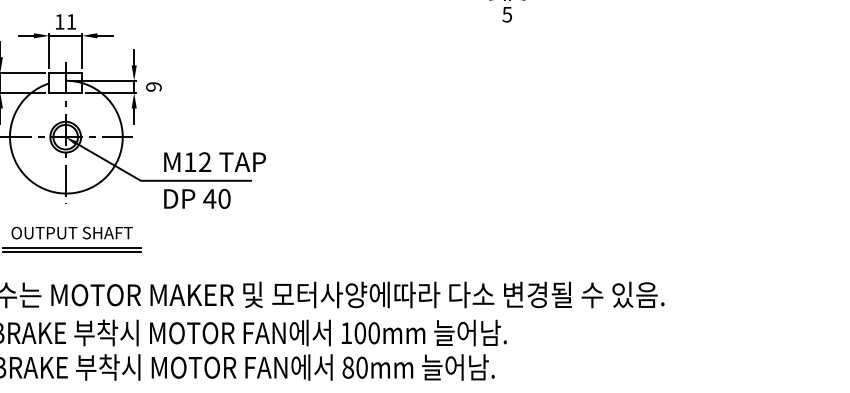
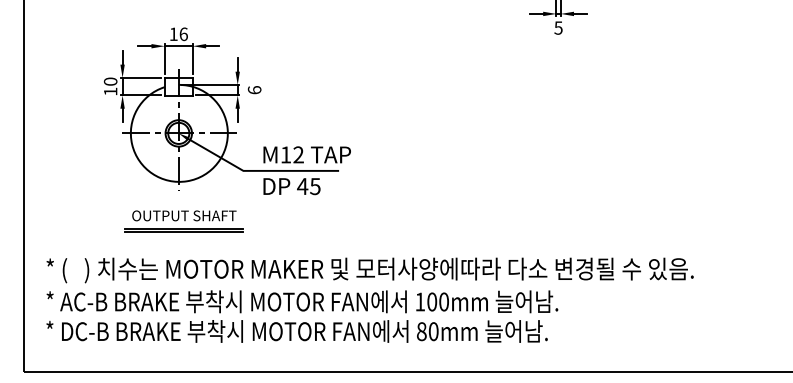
text: (71, 22) -> (183, 34), 11 -> 16
text: (153, 87) -> (254, 90), 9 -> 6
text: (224, 198) -> (315, 186), 40 -> 45

